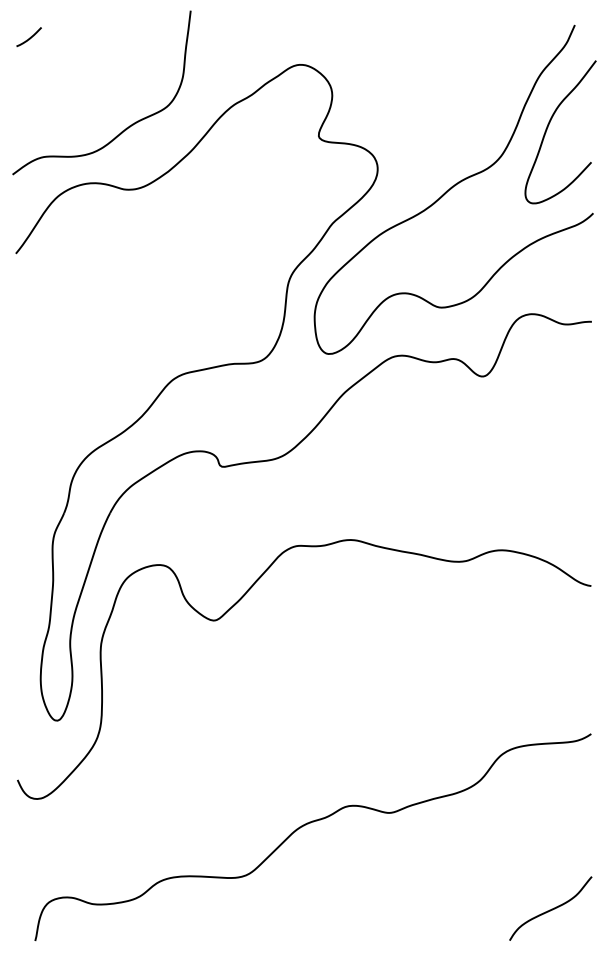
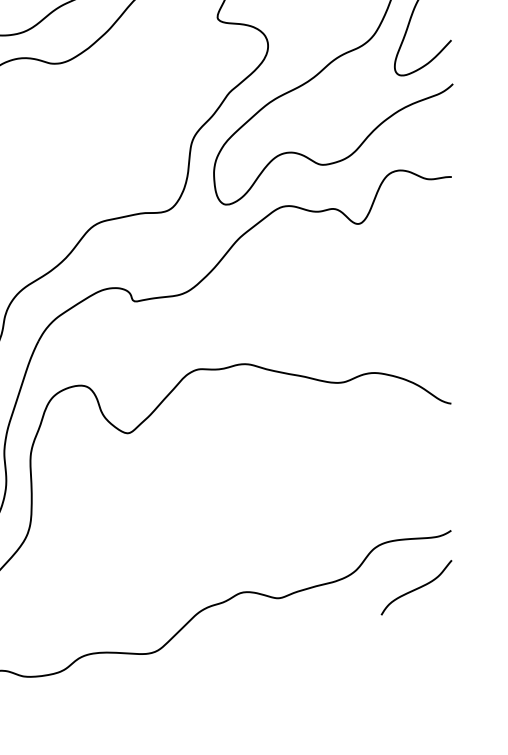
curve: (551, 908) -> (417, 587), moved

